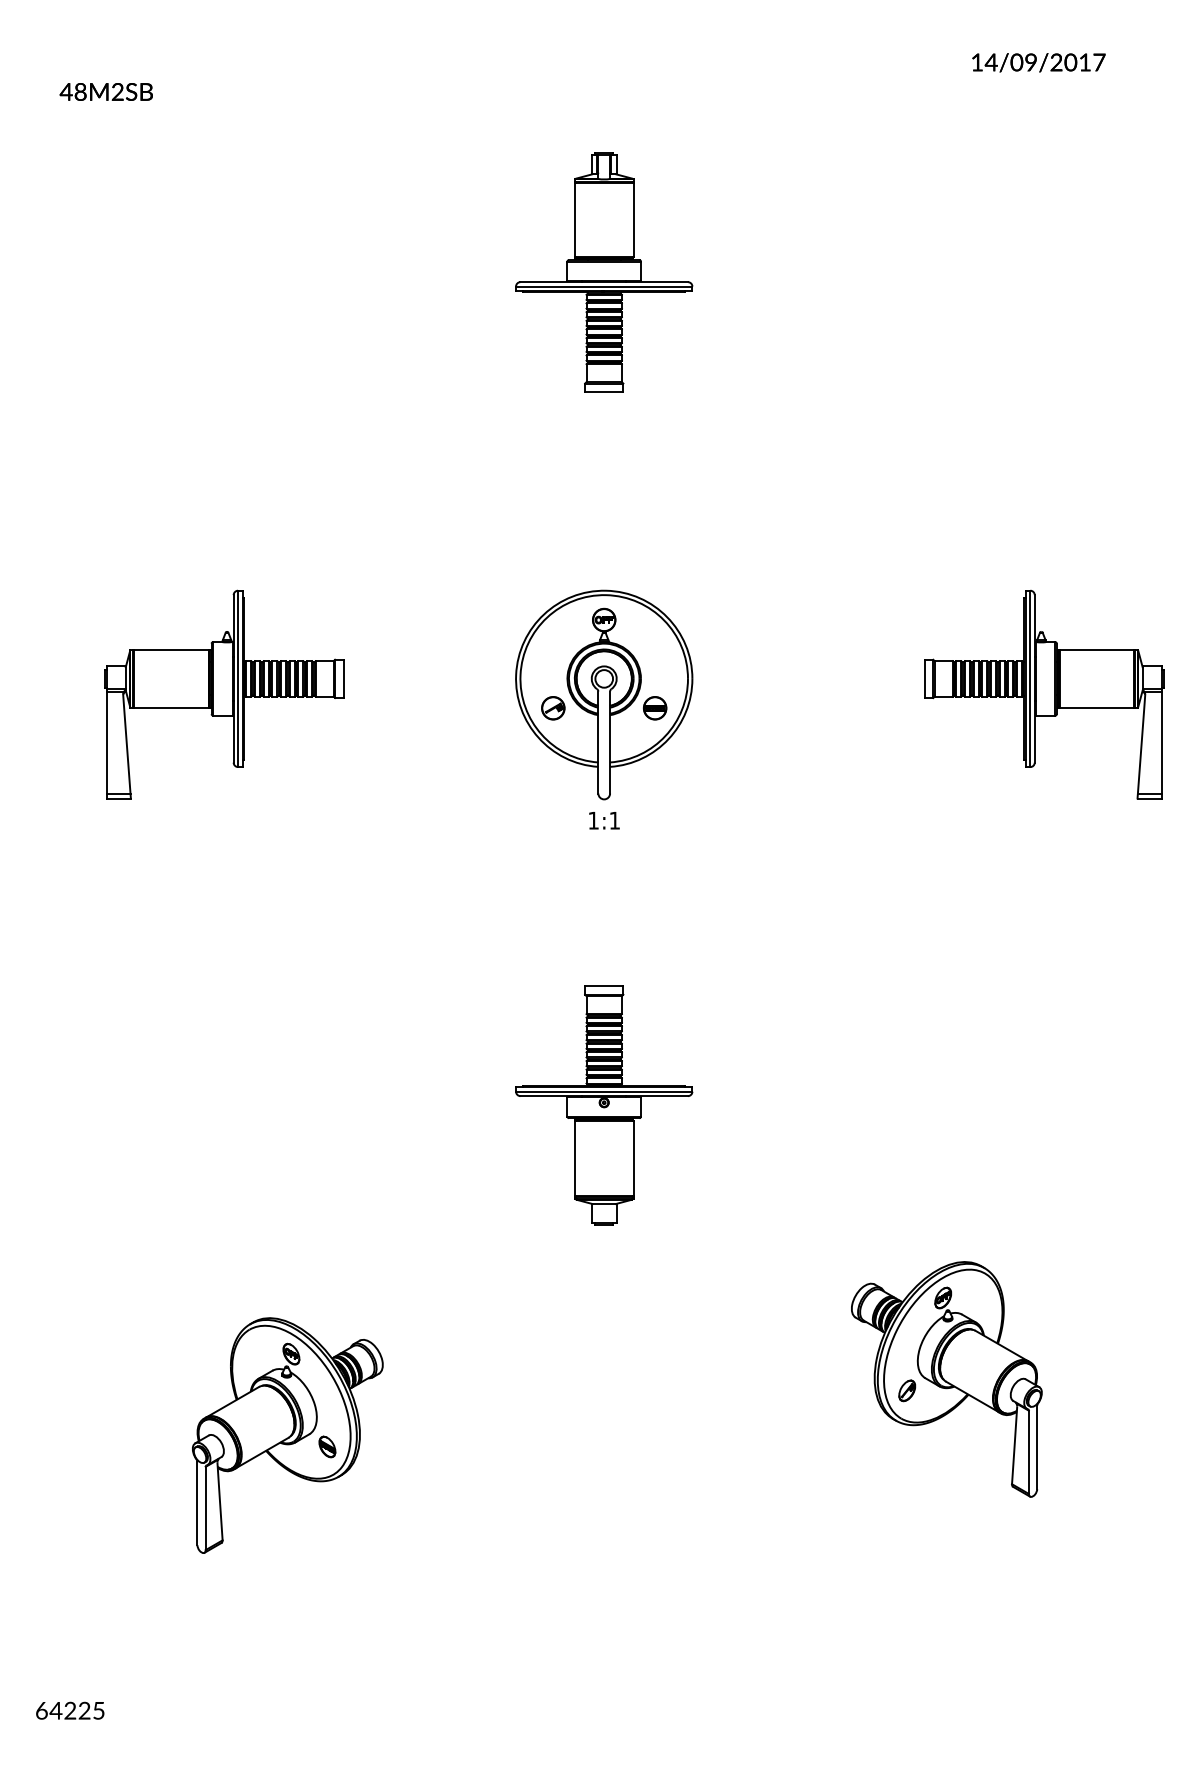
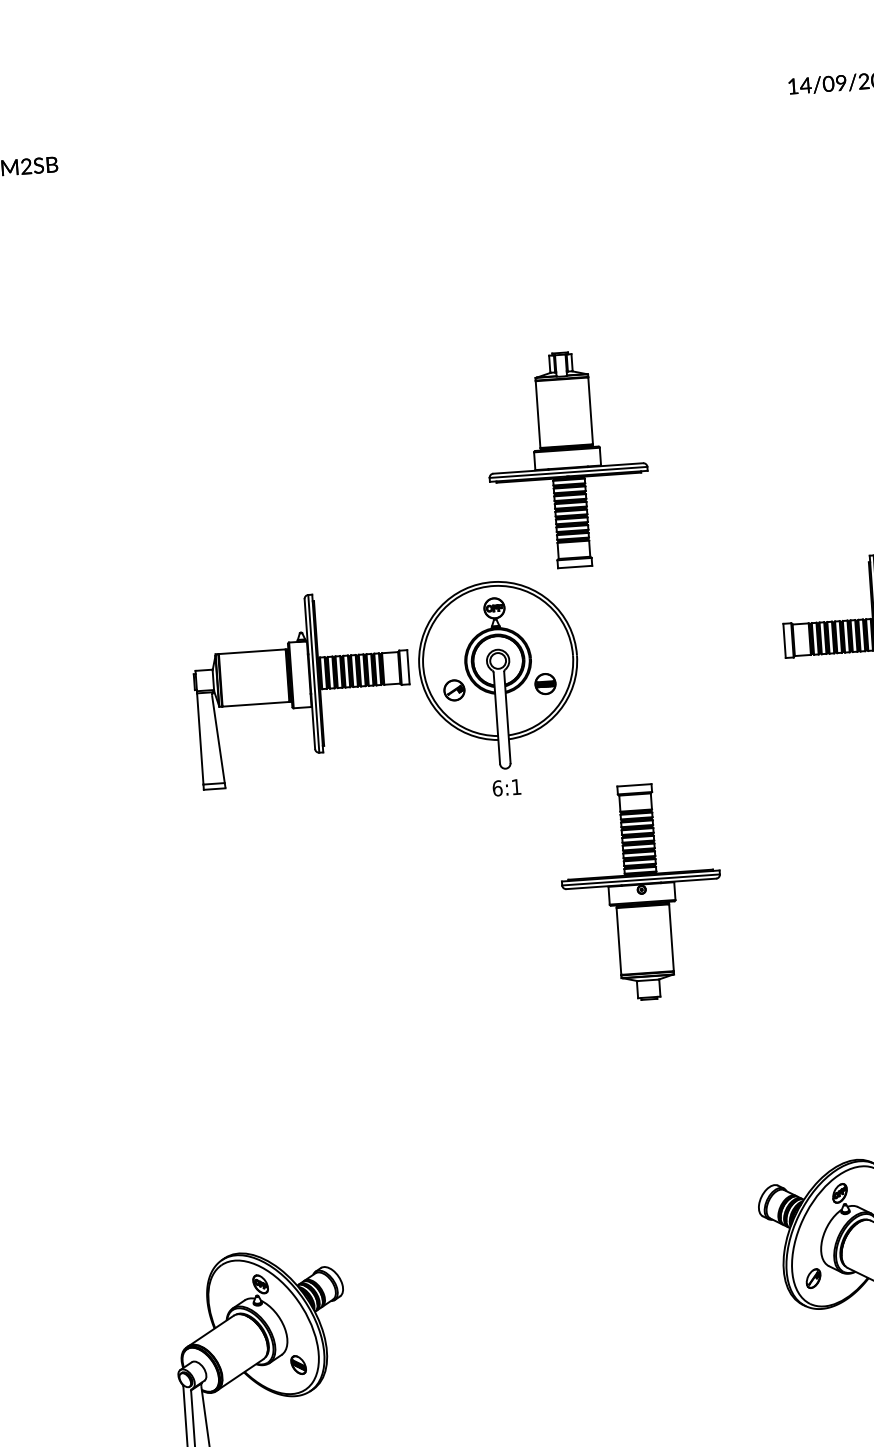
part: (604, 272) -> (567, 459), moved
part: (224, 694) -> (302, 688), moved
text: (593, 820) -> (497, 788), 1:1 -> 6:1
part: (604, 1105) -> (642, 892), moved

